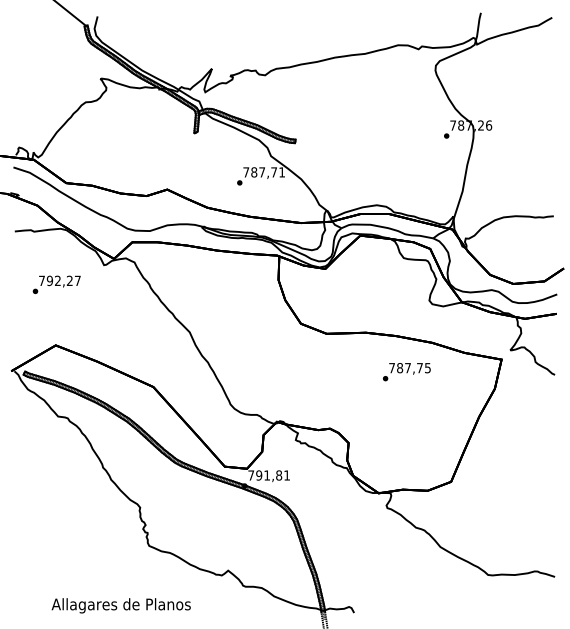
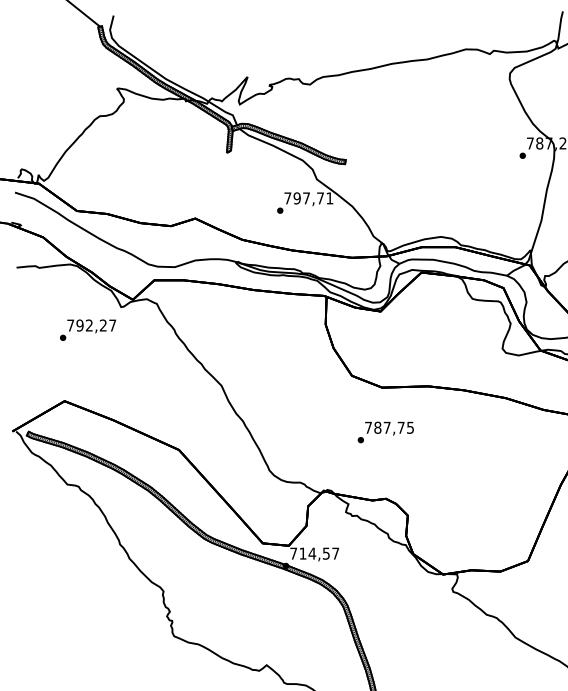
text: (254, 172) -> (297, 198), 787,71 -> 797,71
text: (56, 284) -> (87, 329), moved
text: (406, 372) -> (385, 432), moved
text: (272, 475) -> (318, 553), 791,81 -> 714,57

